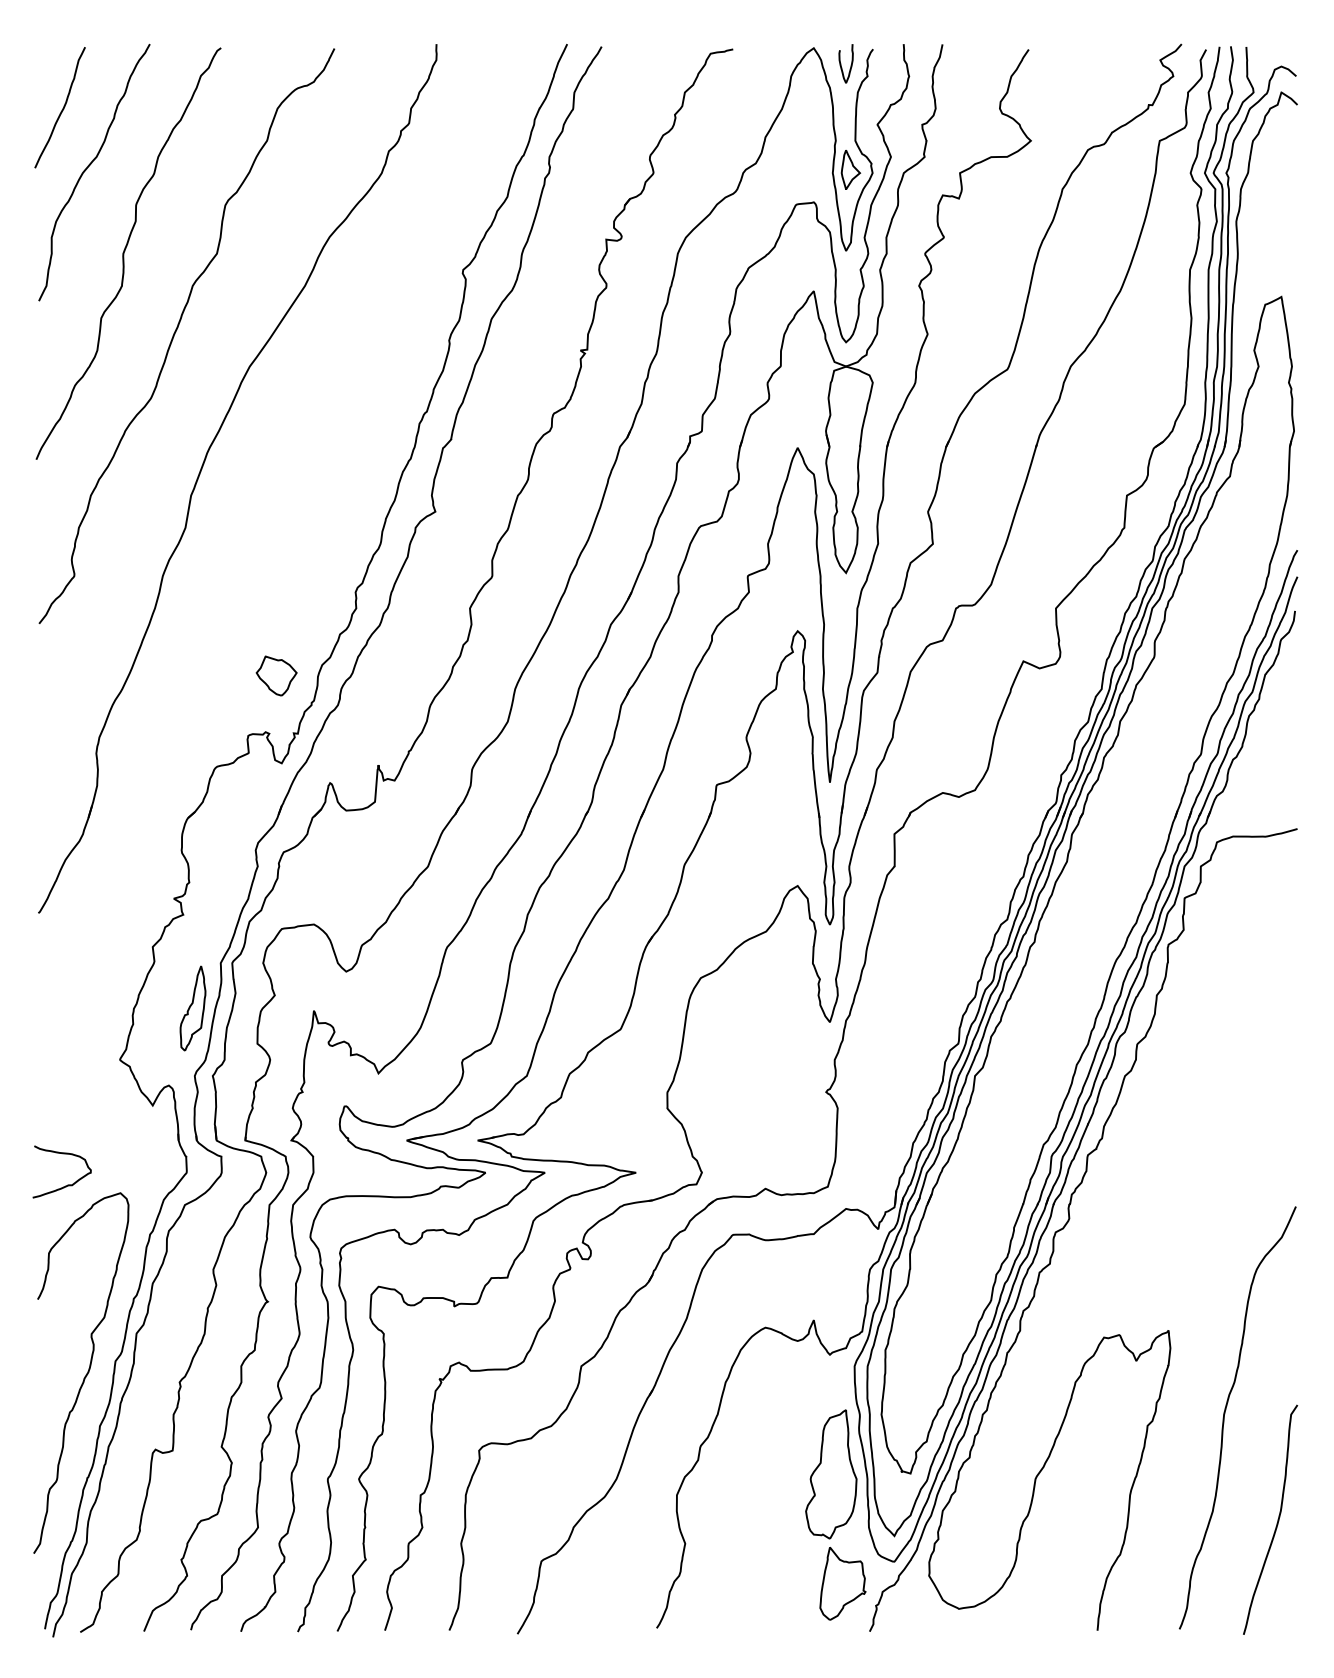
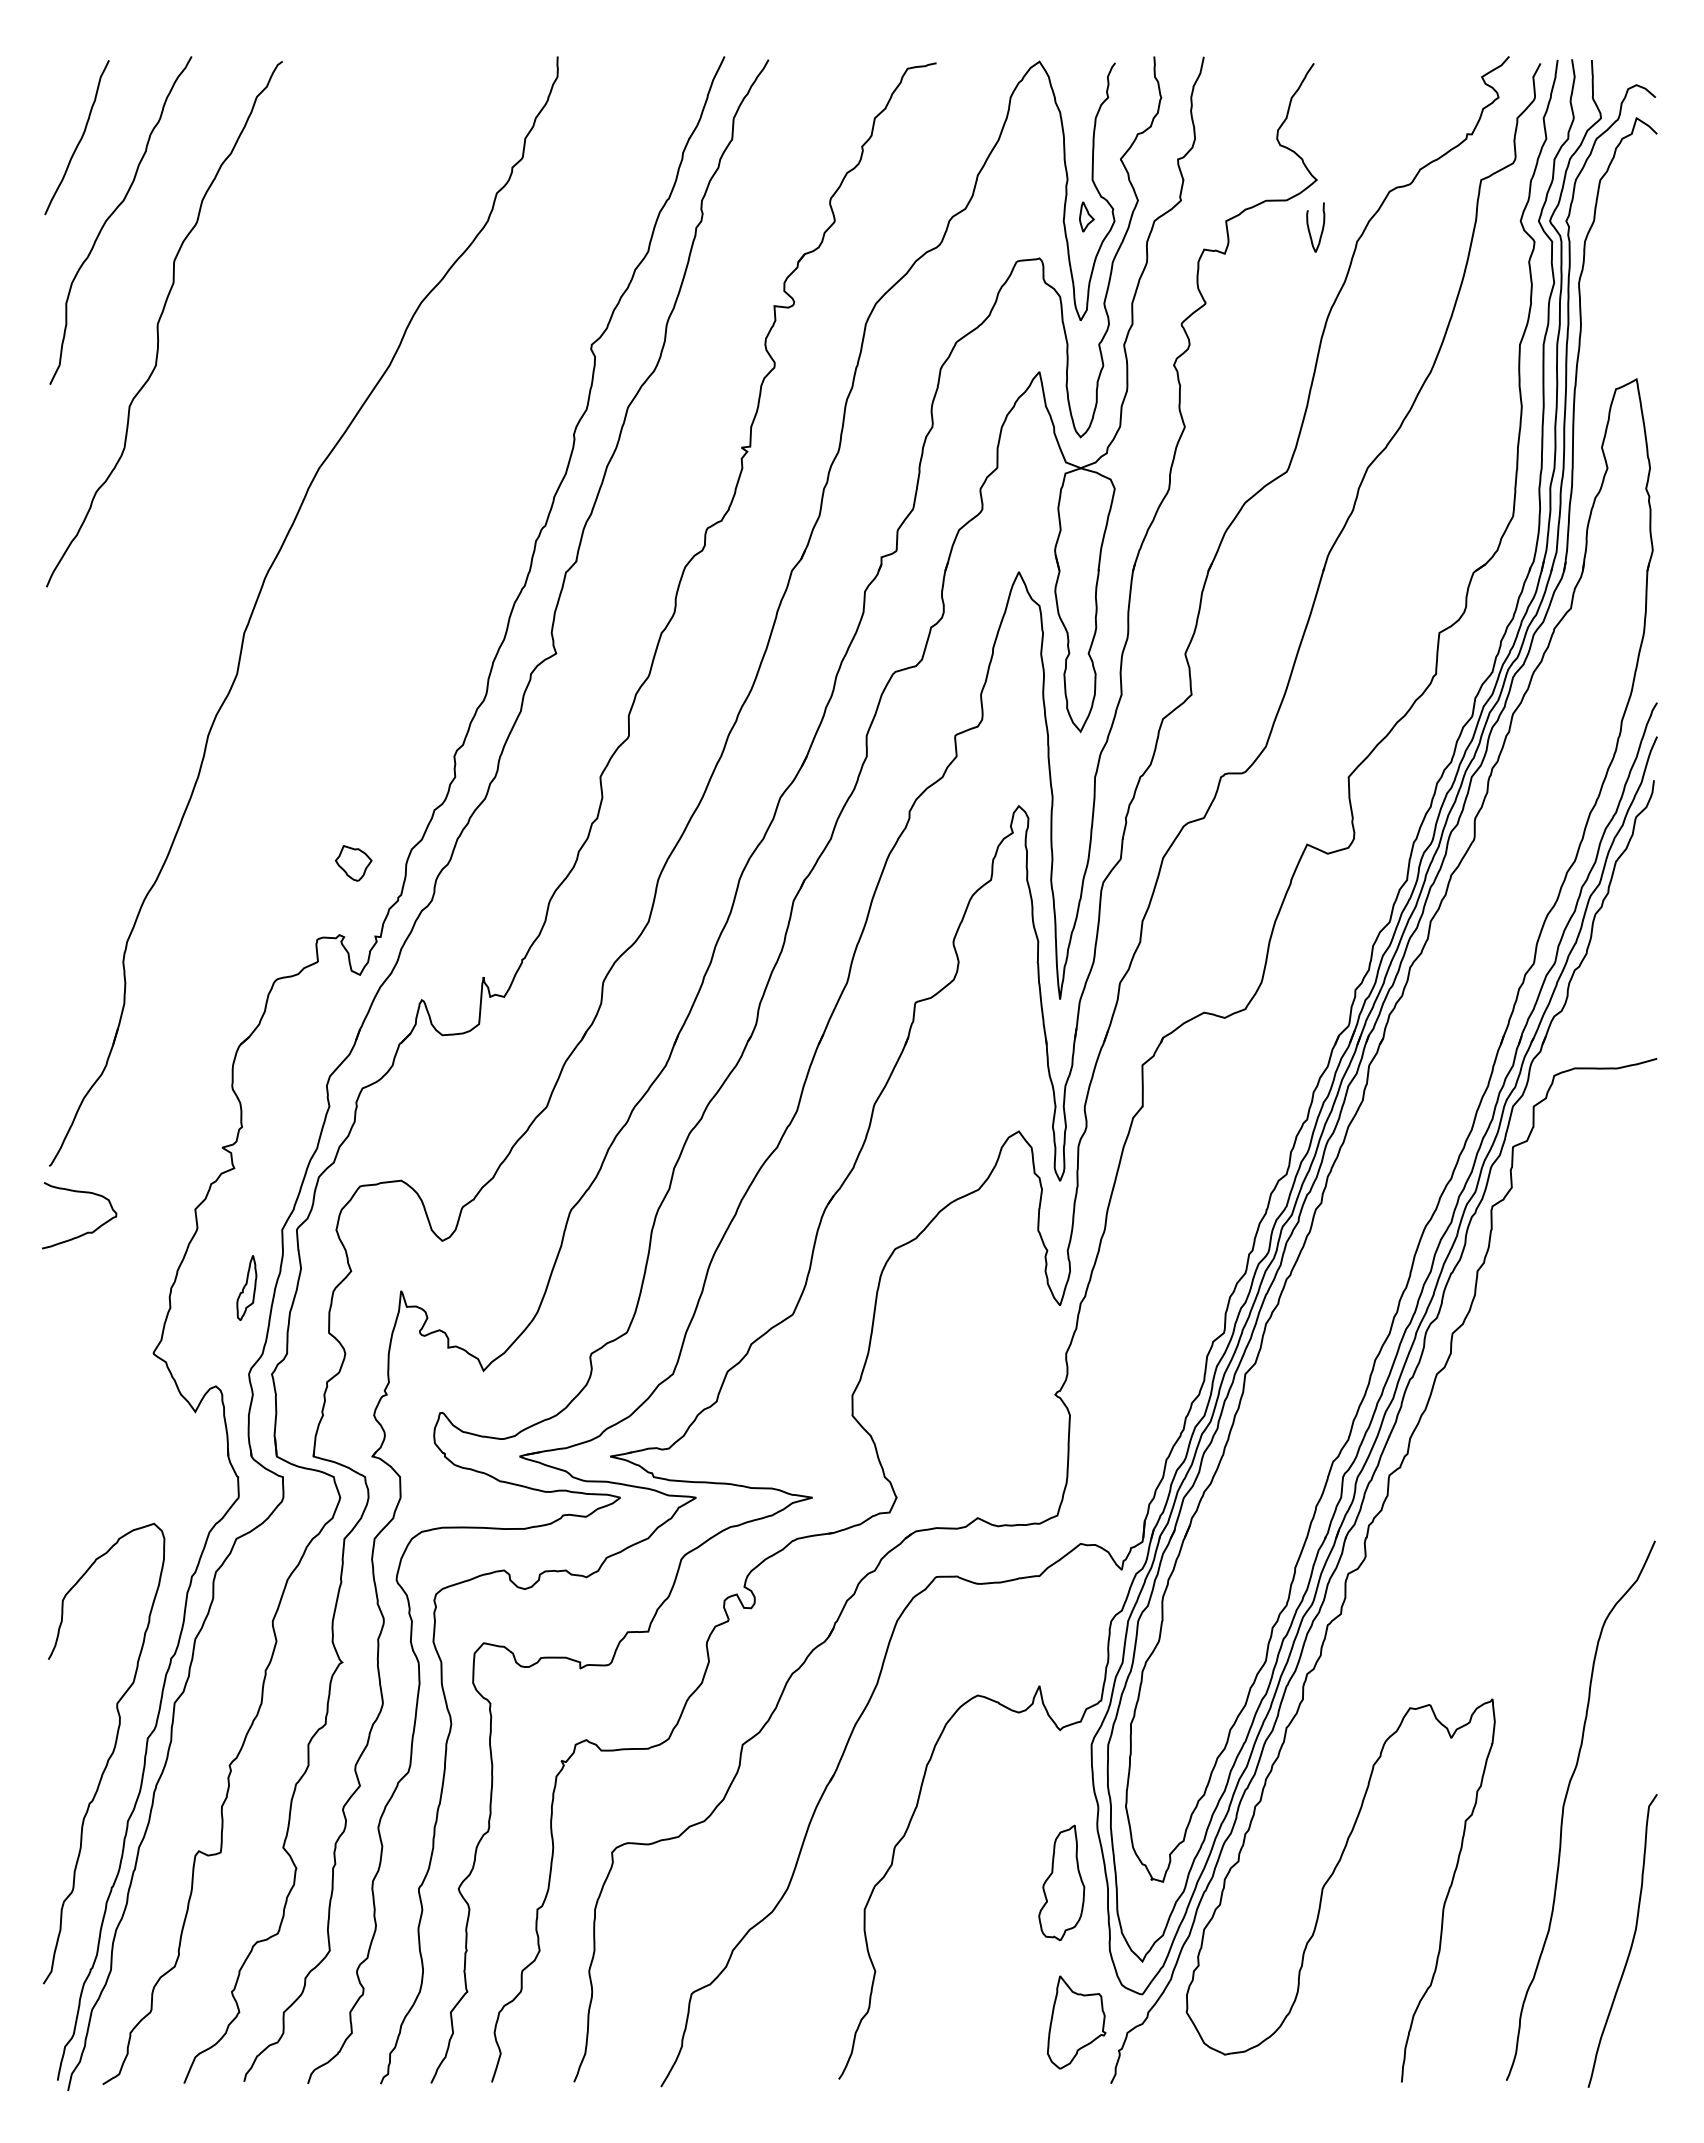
curve: (841, 63) -> (1309, 227), moved
part: (850, 169) -> (1086, 216), size x0.6
curve: (176, 331) -> (225, 423), removed
part: (276, 676) -> (353, 863), size x0.7
part: (192, 1008) -> (246, 1287), size x0.6
curve: (68, 1184) -> (87, 1231), moved
part: (831, 1474) -> (1061, 1882), size x0.7

